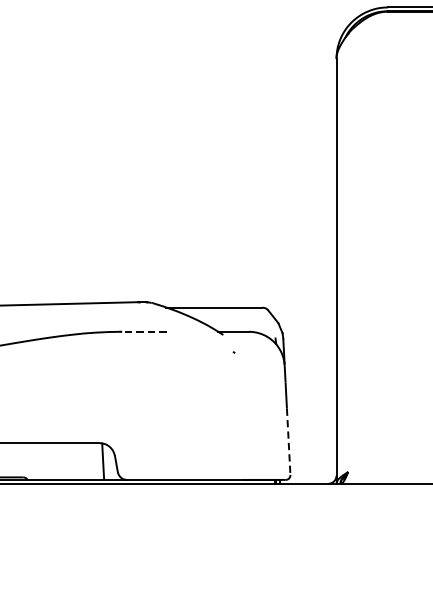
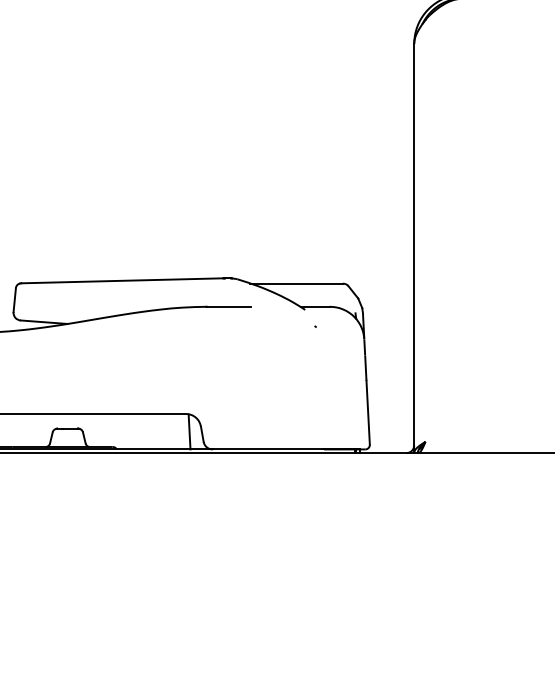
line: (143, 331) -> (228, 306), dashed -> solid
line: (289, 441) -> (368, 412), dashed -> solid

